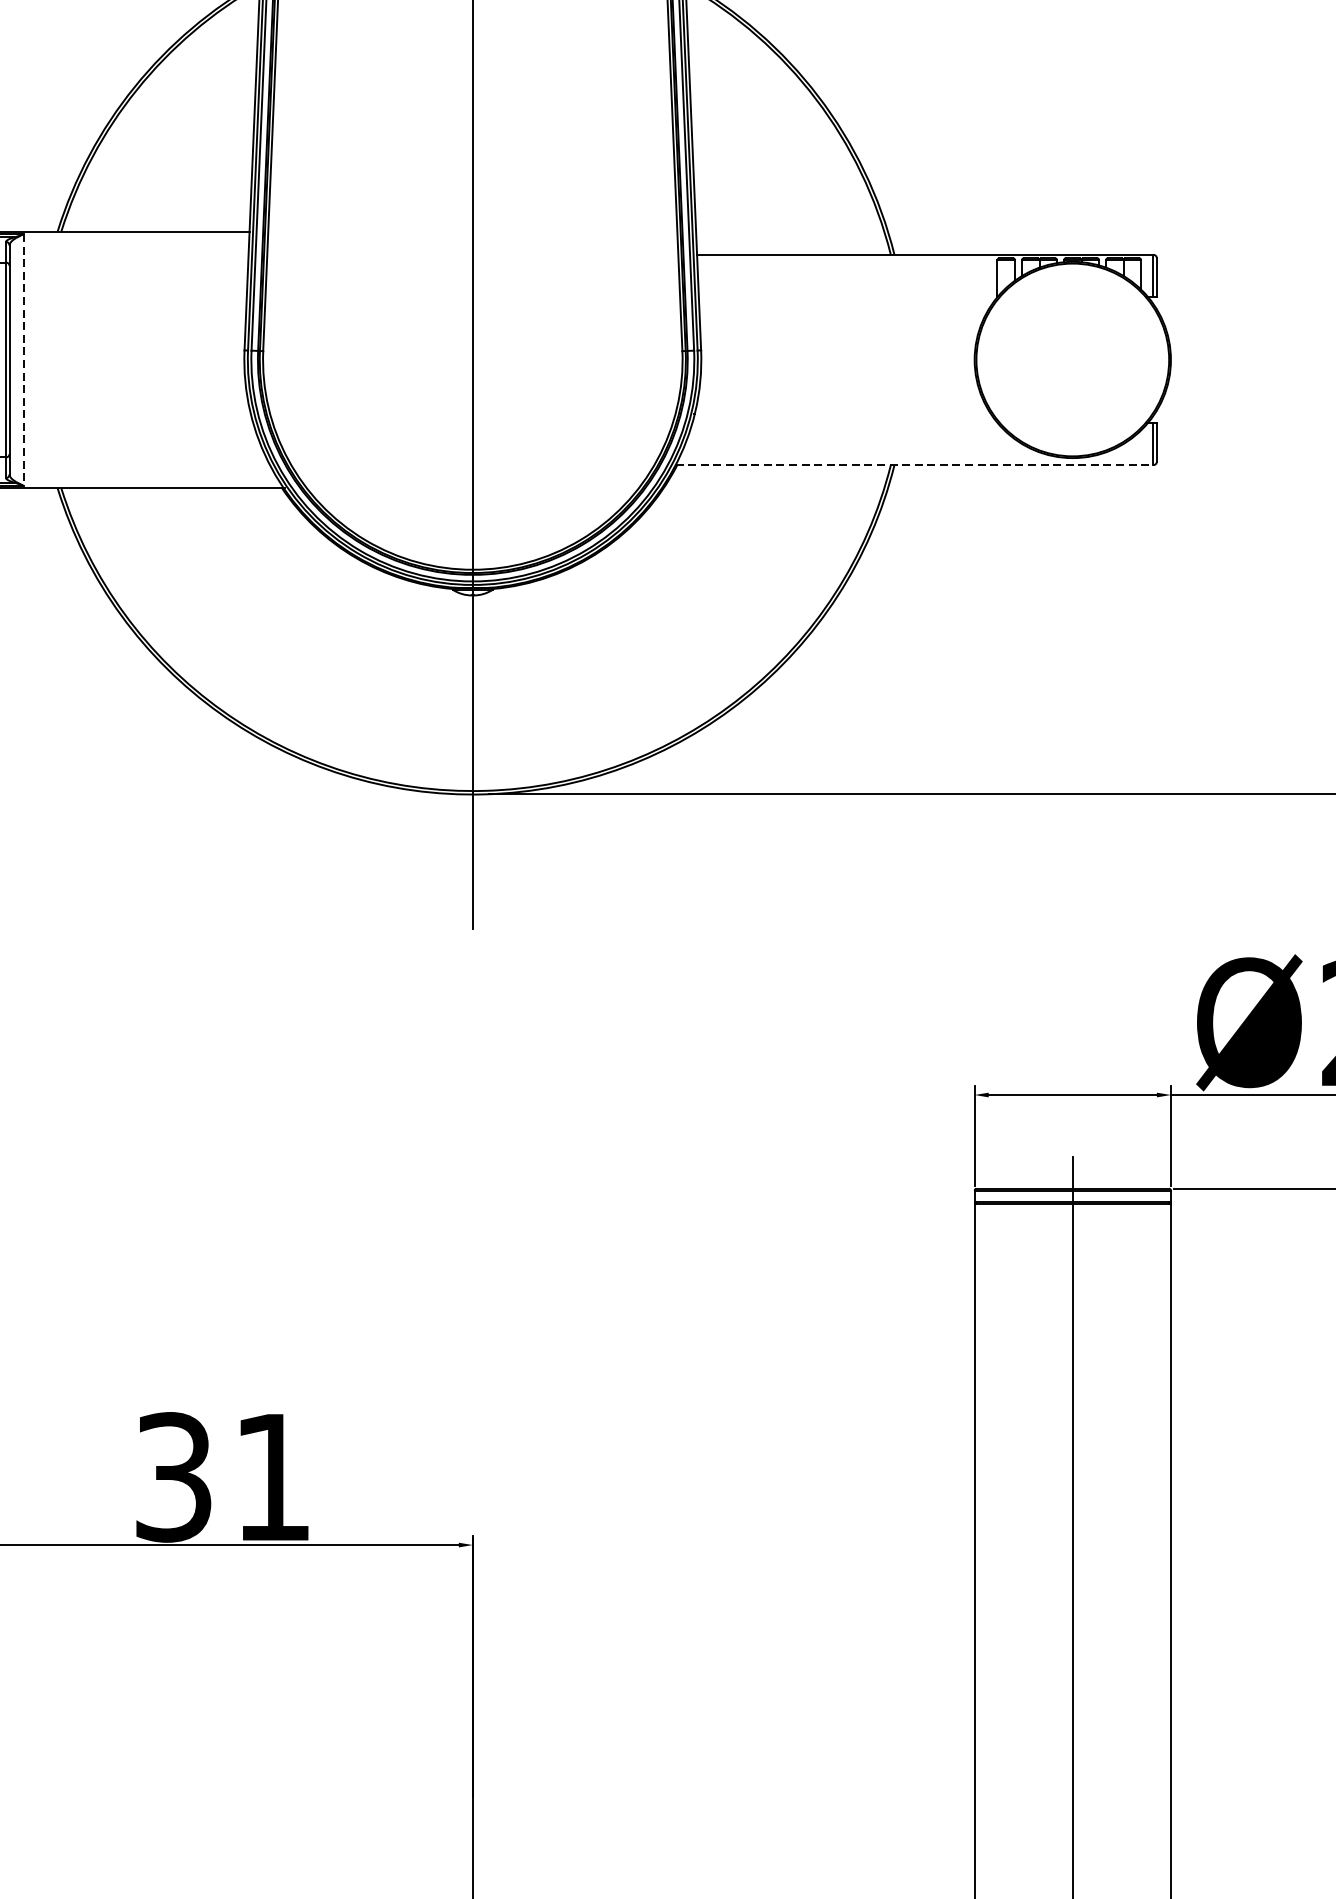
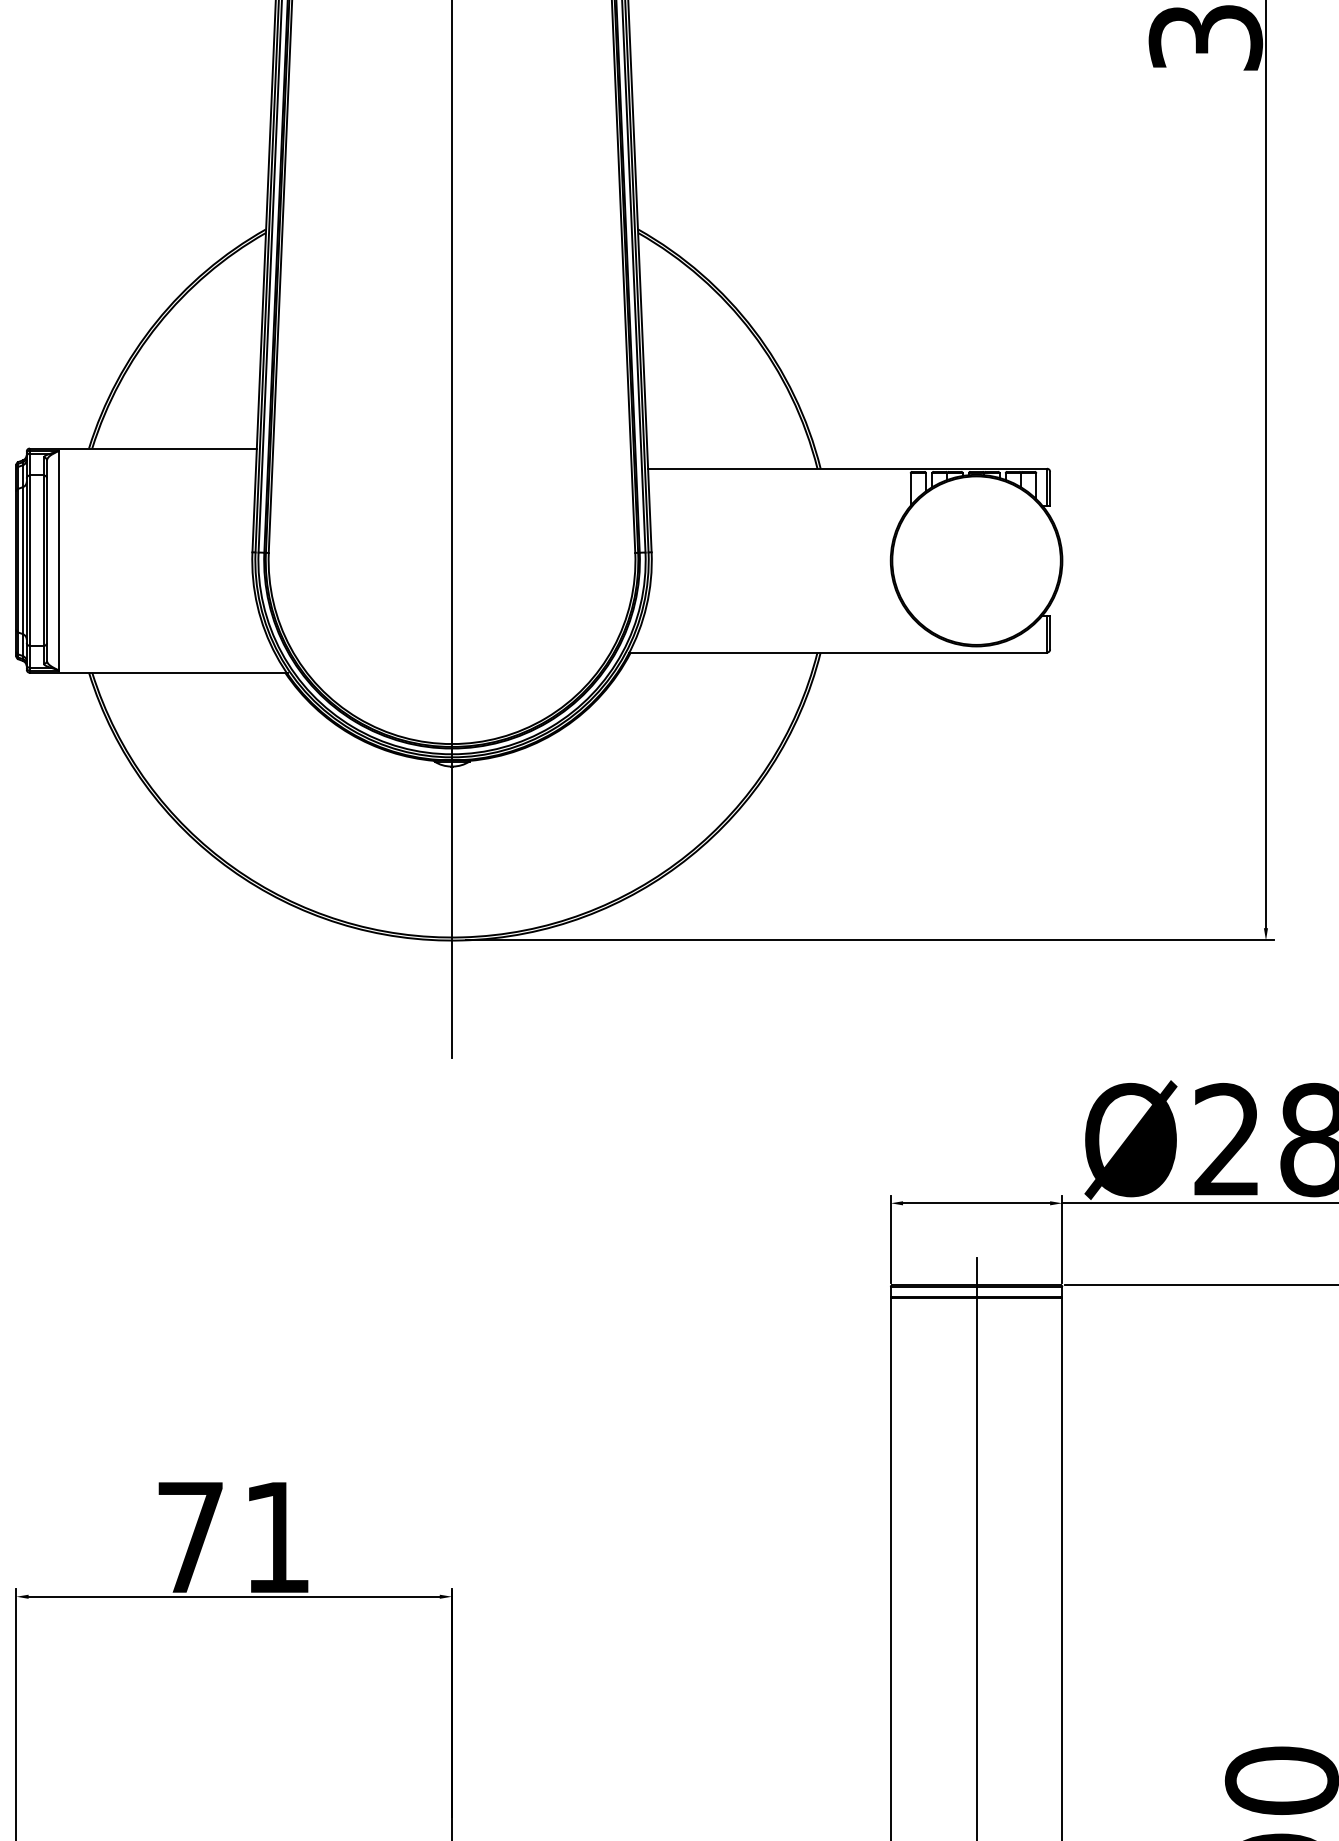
line: (23, 360) -> (59, 561), dashed -> solid
line: (914, 465) -> (838, 652), dashed -> solid
text: (173, 1477) -> (190, 1537), 31 -> 71

